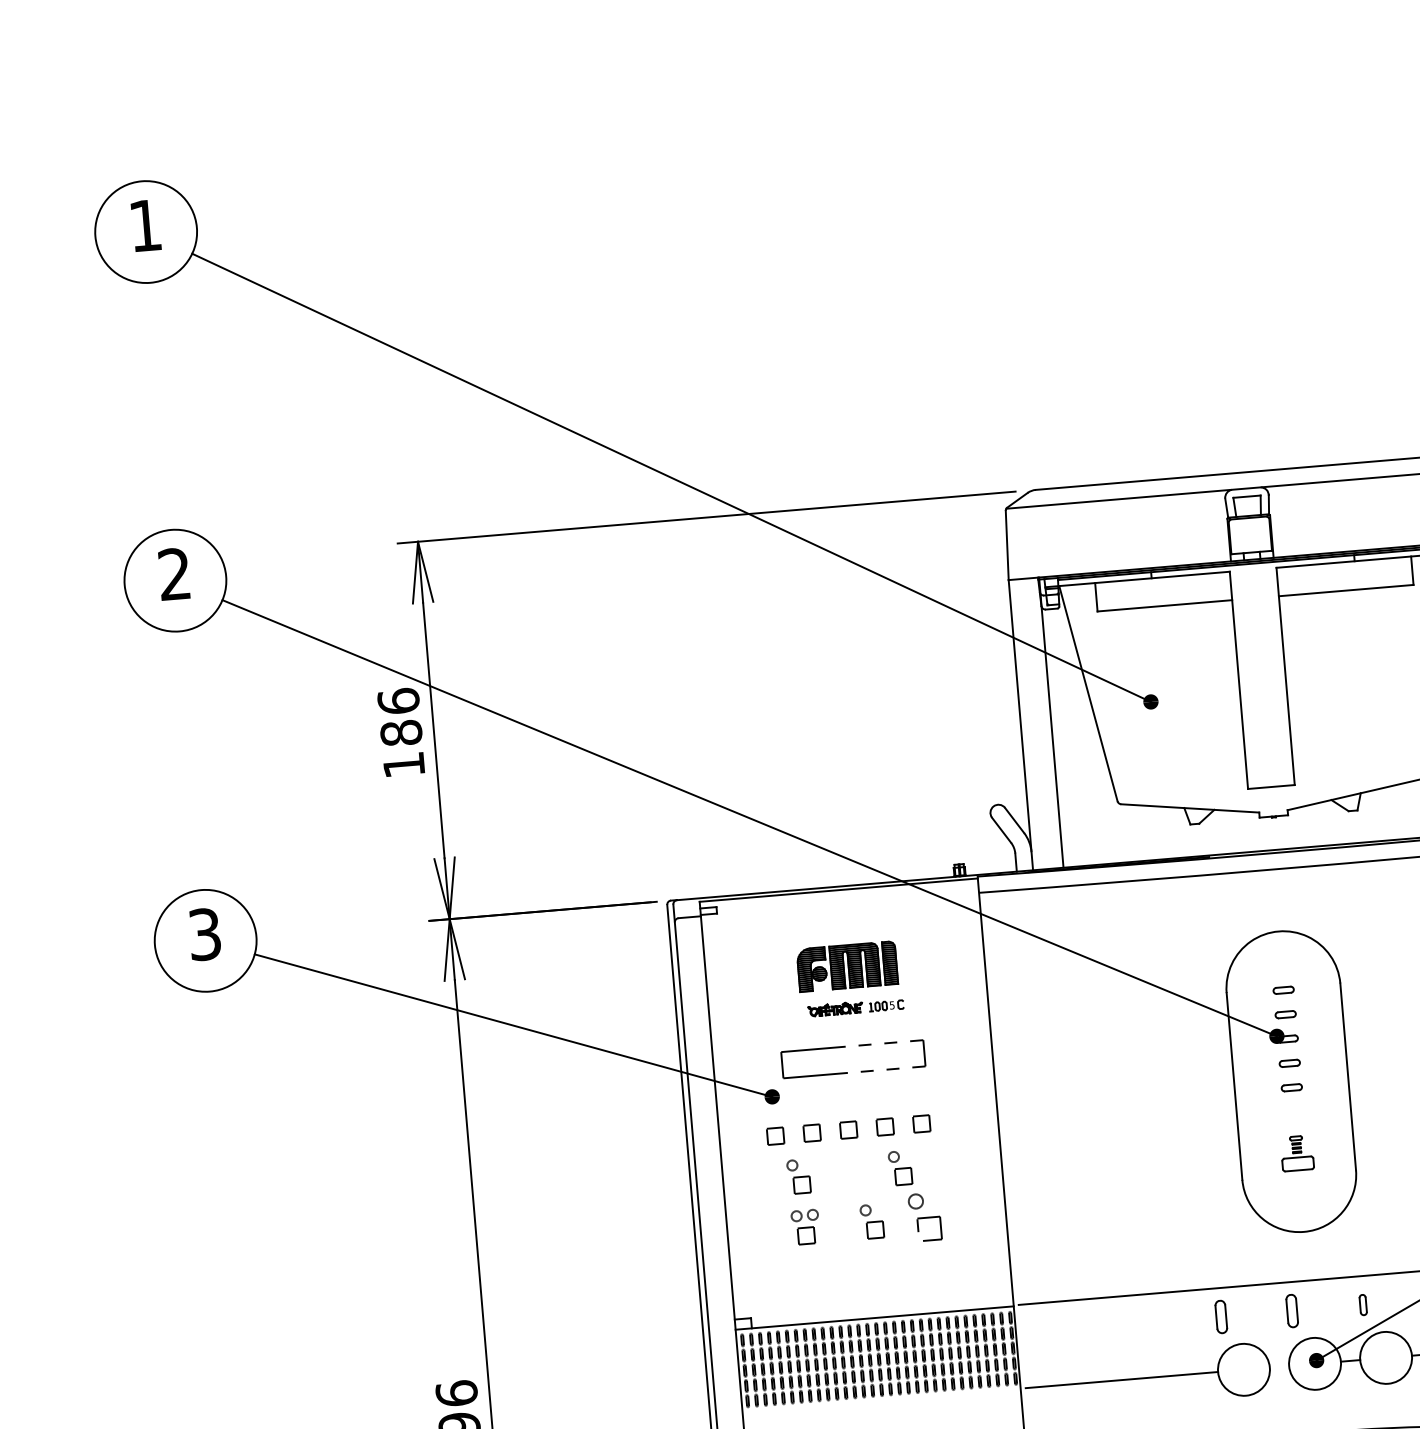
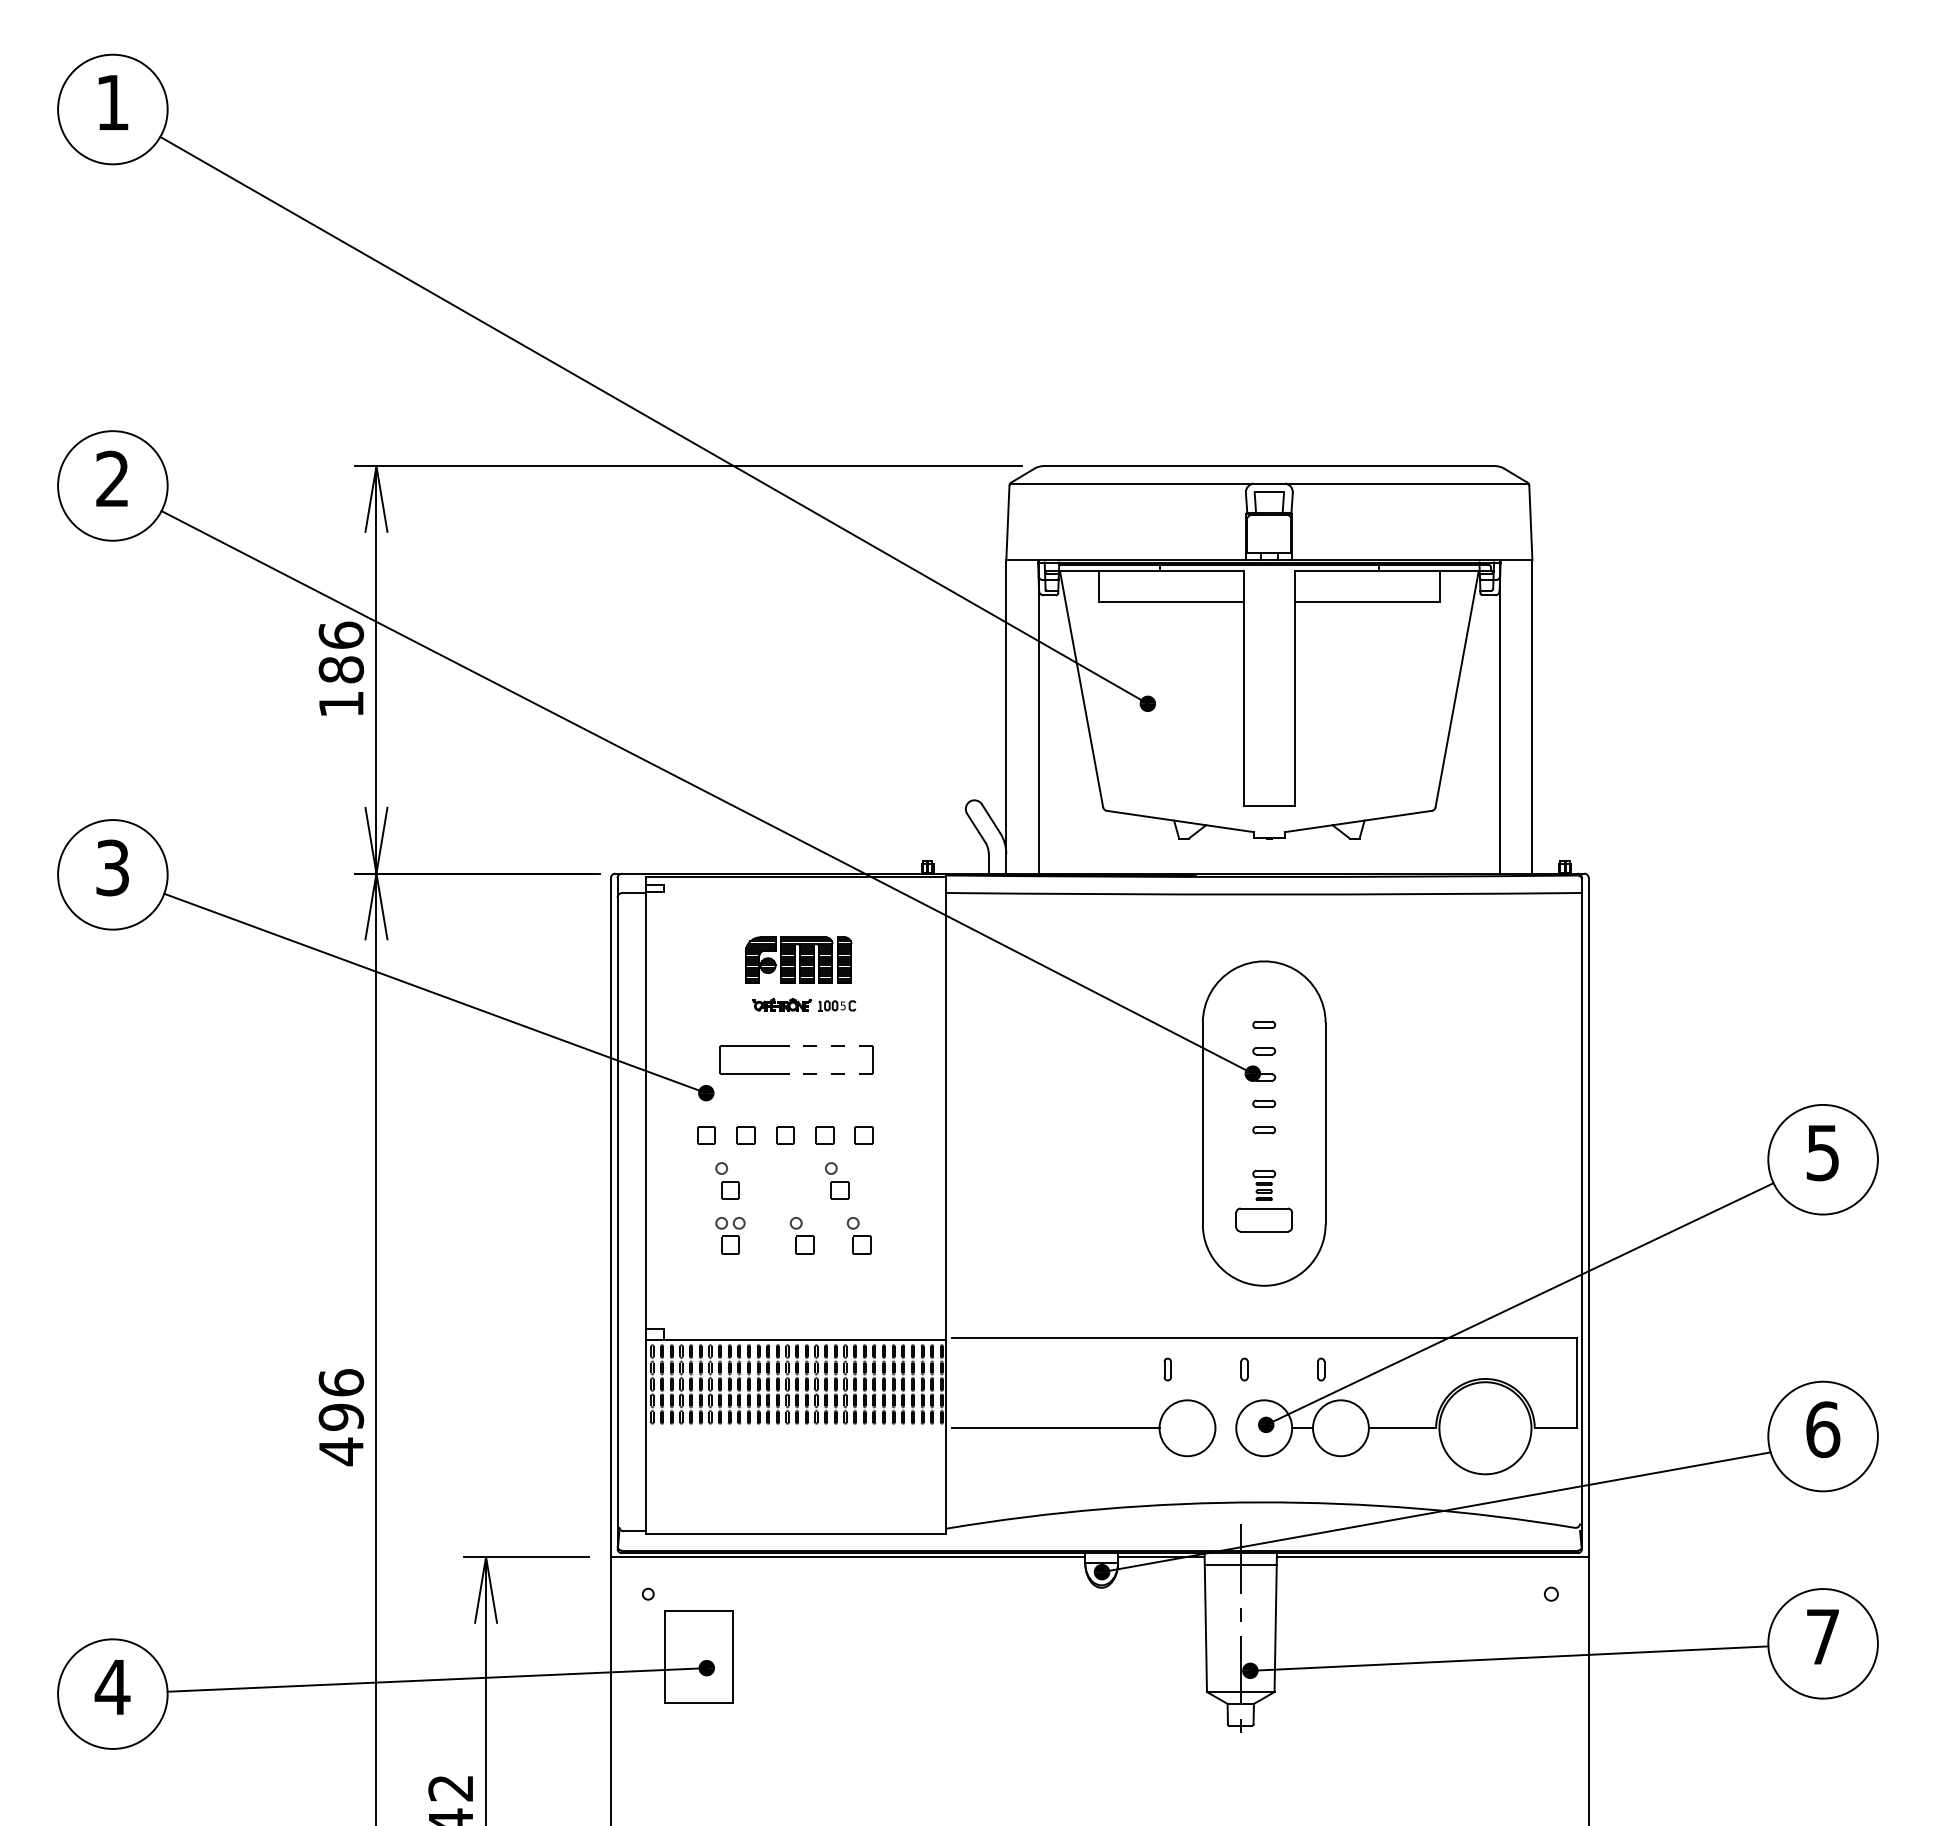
part: (1296, 1152) -> (1263, 1200), size x1.67
part: (924, 1216) -> (858, 1235), size x0.71
part: (1292, 1310) -> (1244, 1369), size x0.62
part: (1220, 1316) -> (1167, 1369), size x0.62

